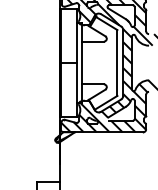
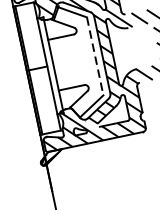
line: (117, 63) -> (95, 56), solid -> dashed

